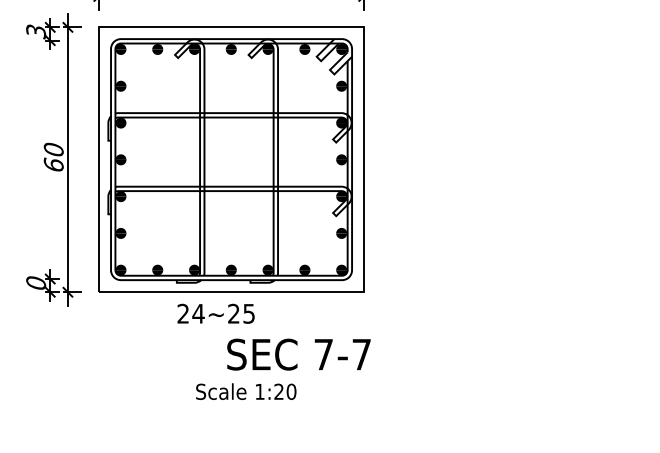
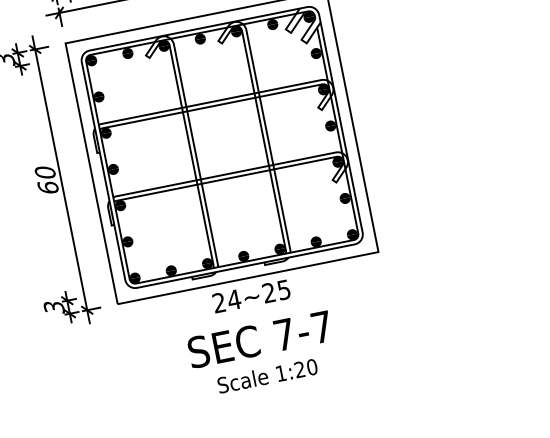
text: (35, 283) -> (53, 308), 0 -> 3
text: (215, 313) -> (250, 296), moved
text: (298, 354) -> (259, 339), moved
text: (246, 391) -> (267, 375), moved

